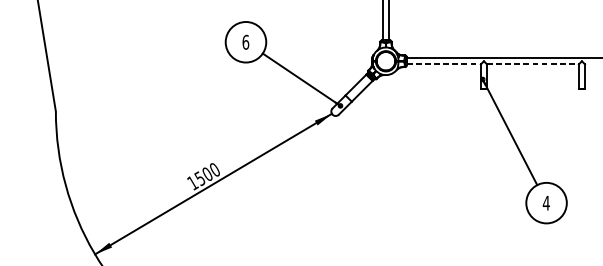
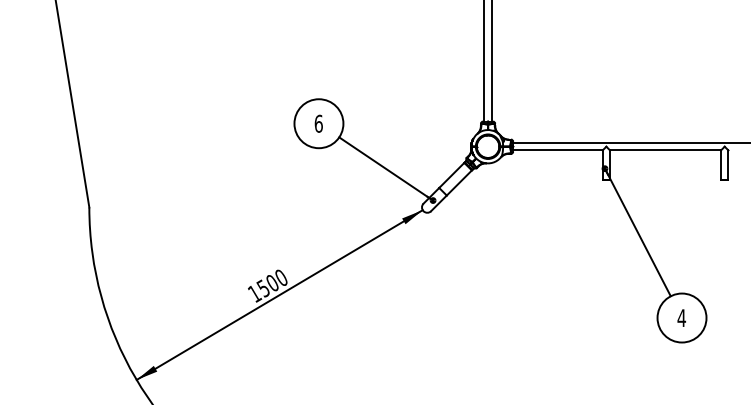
line: (443, 64) -> (557, 150), dashed -> solid
line: (533, 64) -> (666, 150), dashed -> solid

